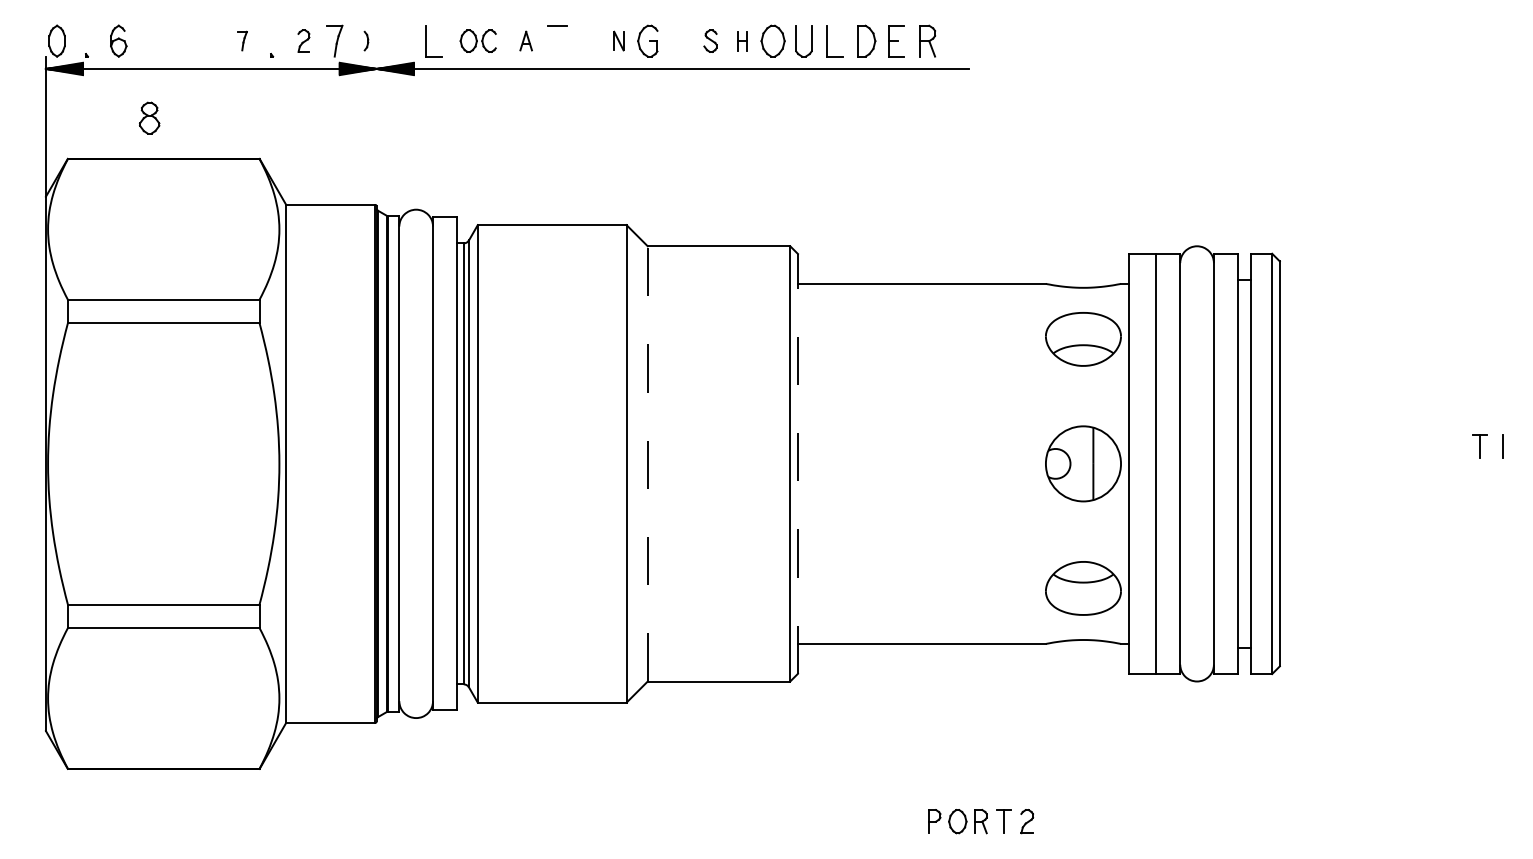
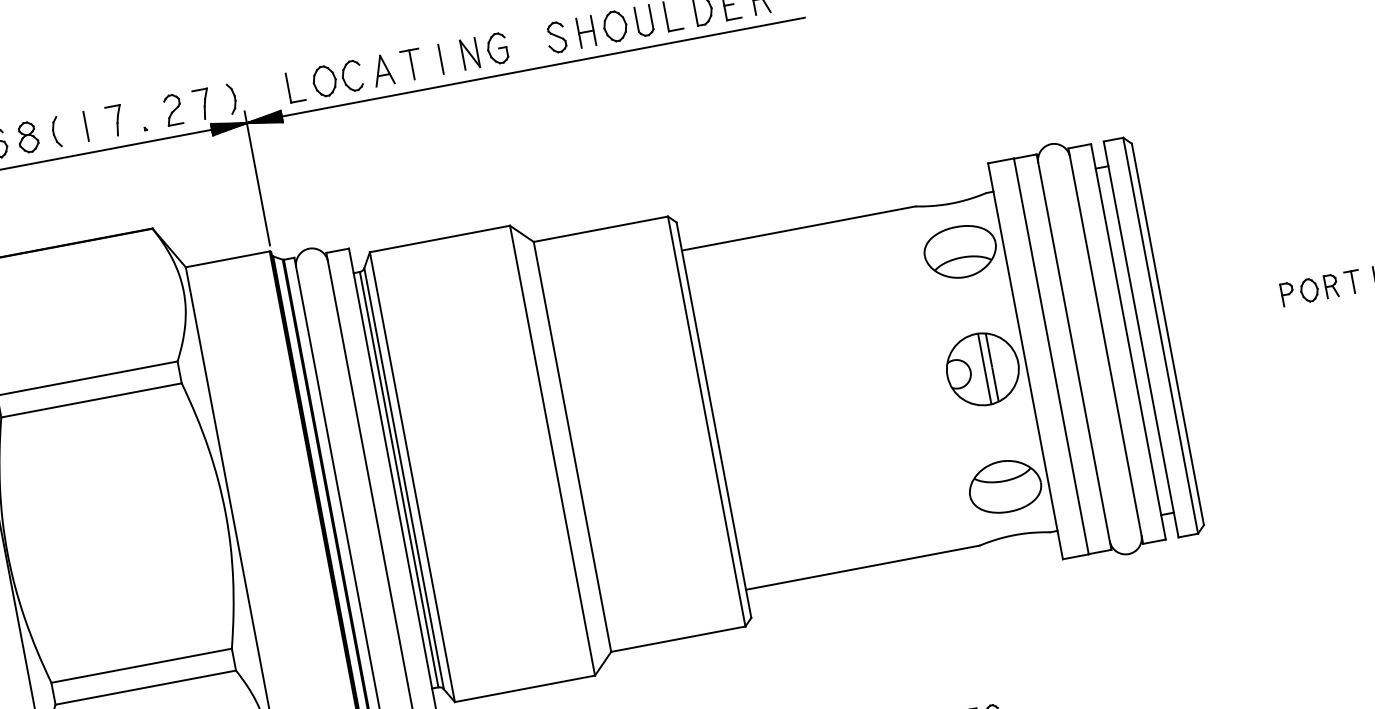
part: (179, 40) -> (56, 131), added
line: (211, 40) -> (86, 125), added
part: (242, 40) -> (115, 120), size x1.67
part: (303, 40) -> (172, 109), size x1.43
part: (366, 40) -> (232, 98), size x1.67
part: (478, 40) -> (337, 78), size x1.43
part: (525, 40) -> (381, 69), size x1.67
line: (557, 40) -> (412, 64), added
line: (588, 40) -> (441, 58), added
part: (618, 40) -> (469, 53), size x1.67
part: (710, 40) -> (556, 36), size x1.43
part: (742, 41) -> (586, 32), size x1.67
part: (149, 117) -> (27, 136), moved
line: (376, 127) -> (257, 178), added
part: (1433, 445) -> (1309, 289), added
line: (647, 463) -> (572, 446), dashed -> solid
line: (797, 463) -> (713, 419), dashed -> solid
line: (1085, 463) -> (984, 368), added

